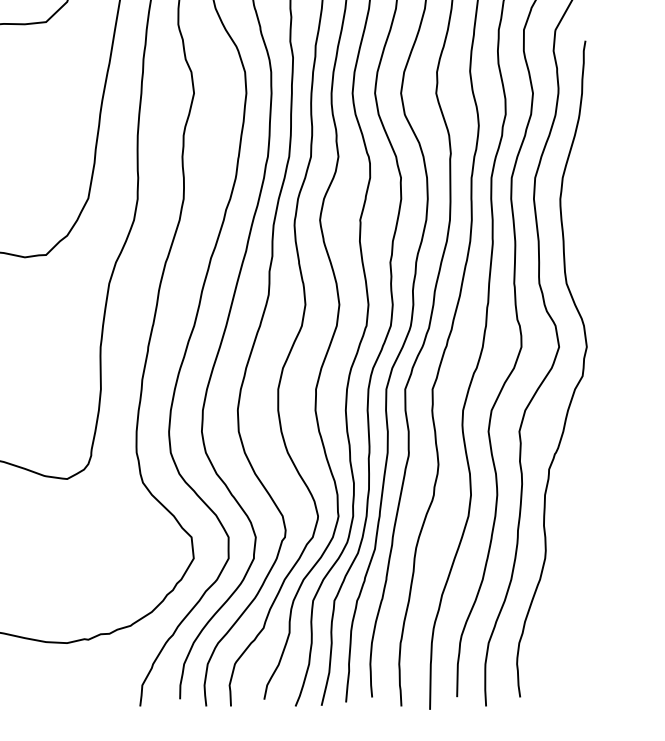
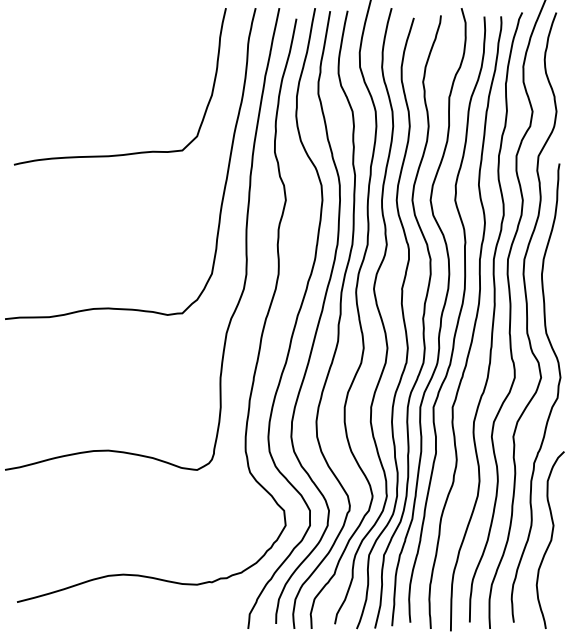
curve: (572, 578) -> (550, 539), added

